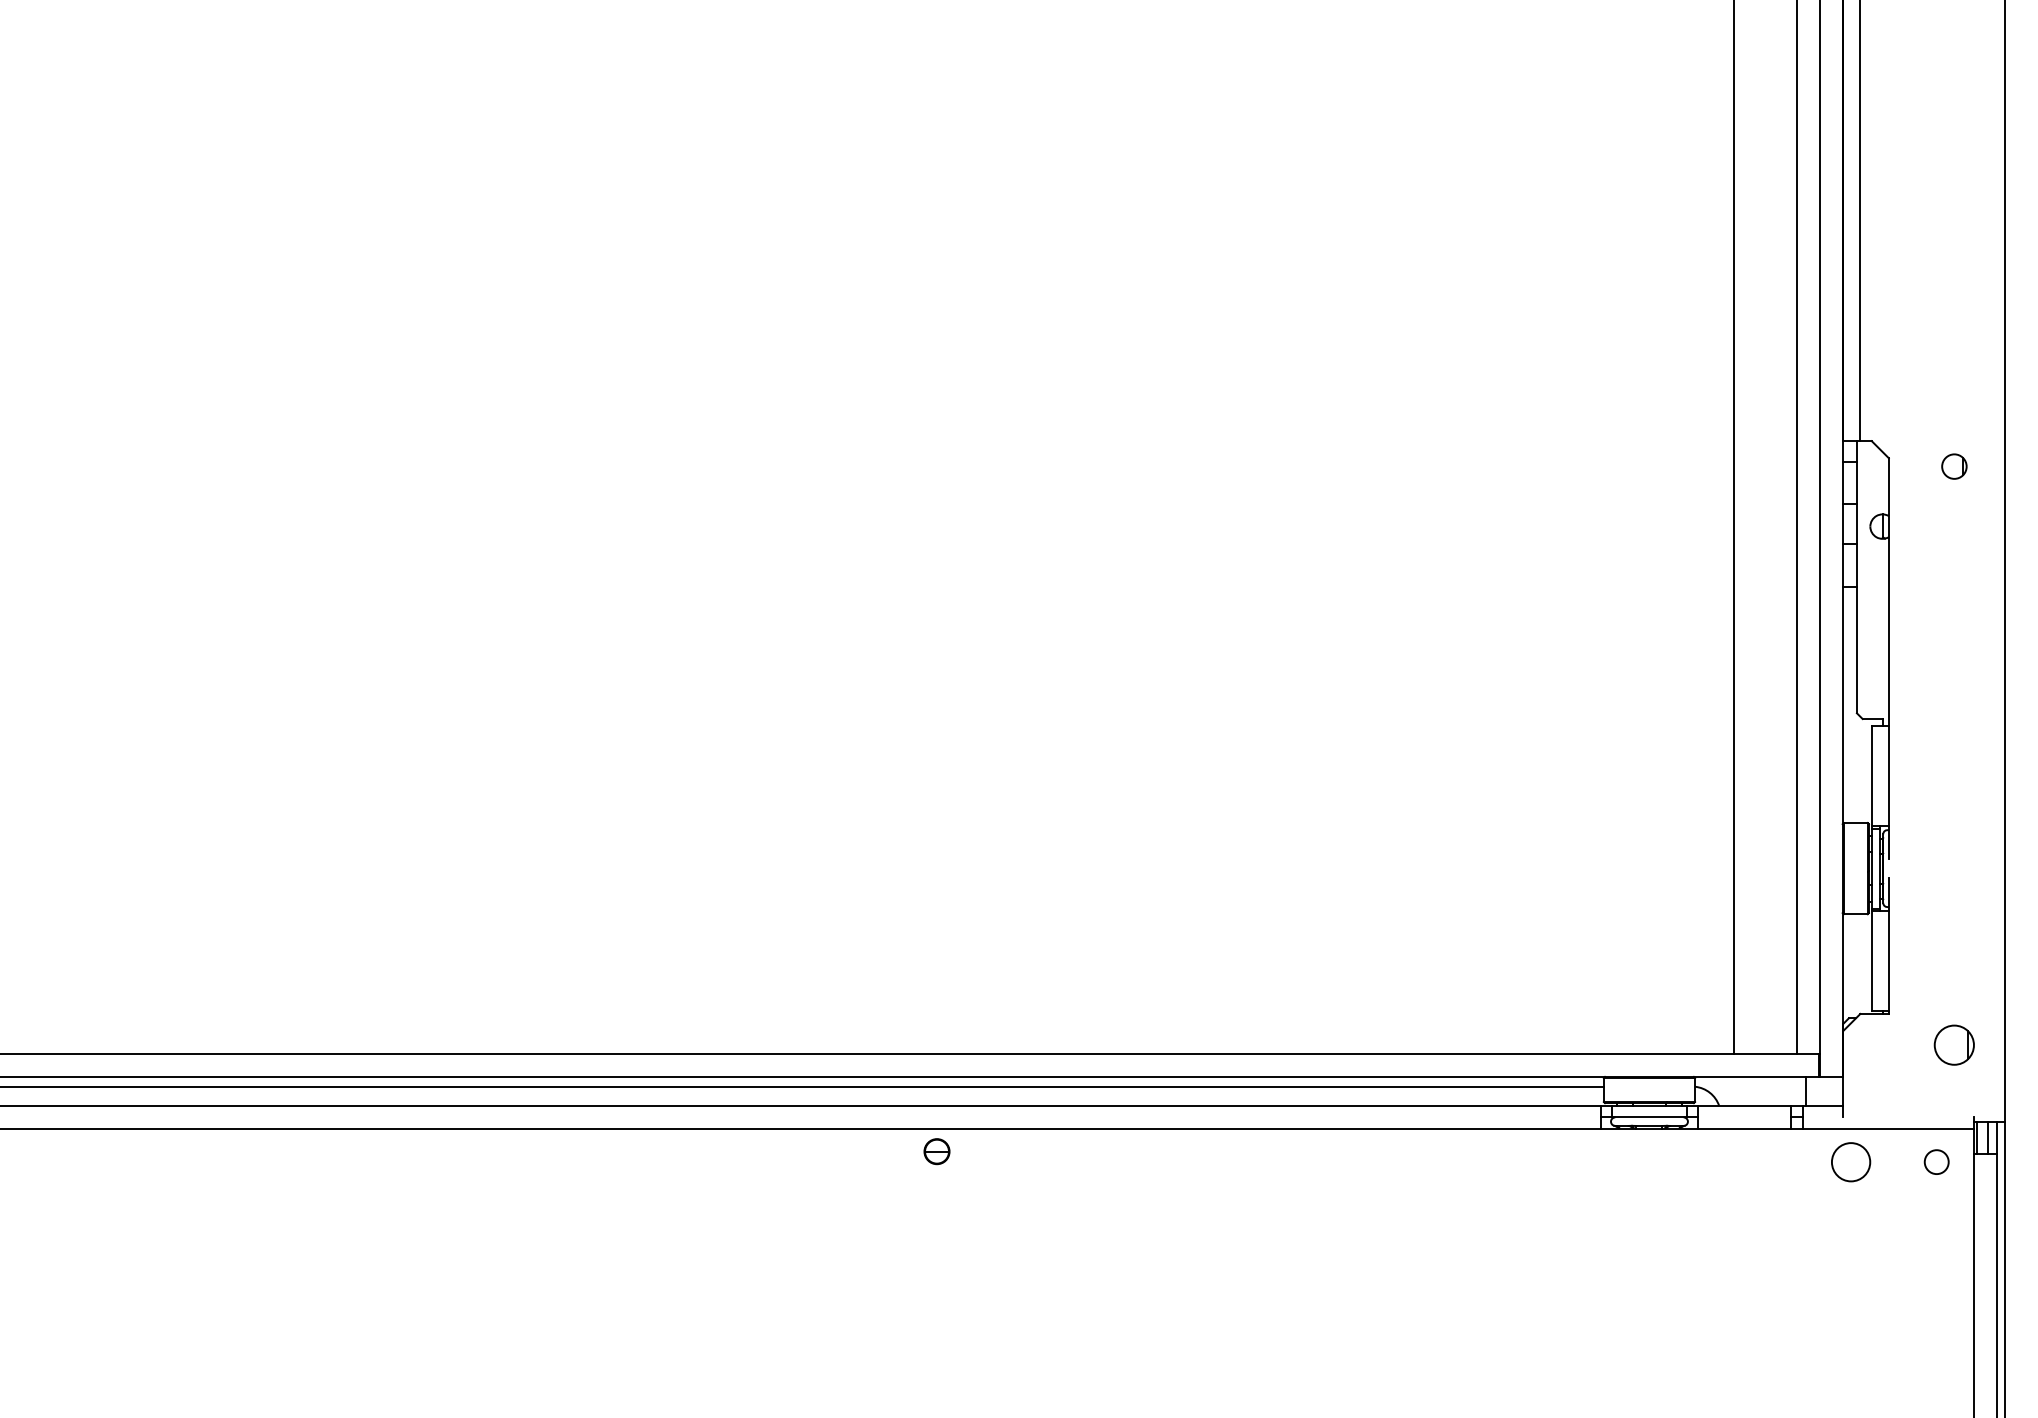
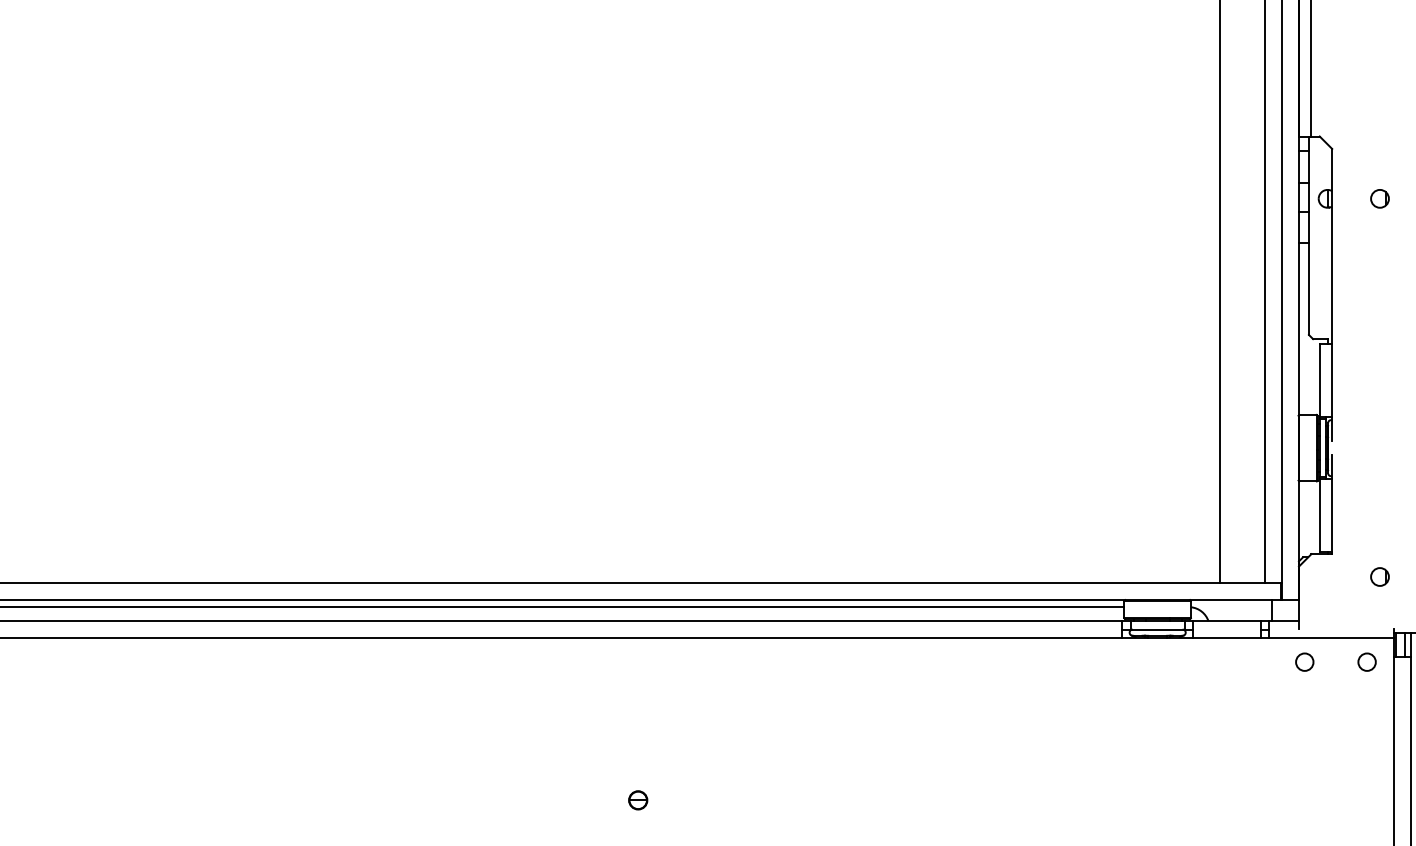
part: (1954, 466) -> (1380, 198), moved
part: (1954, 1045) -> (1380, 577), size x0.62
part: (936, 1151) -> (637, 800), moved
circle: (1851, 1161) -> (1304, 661), size x0.62

